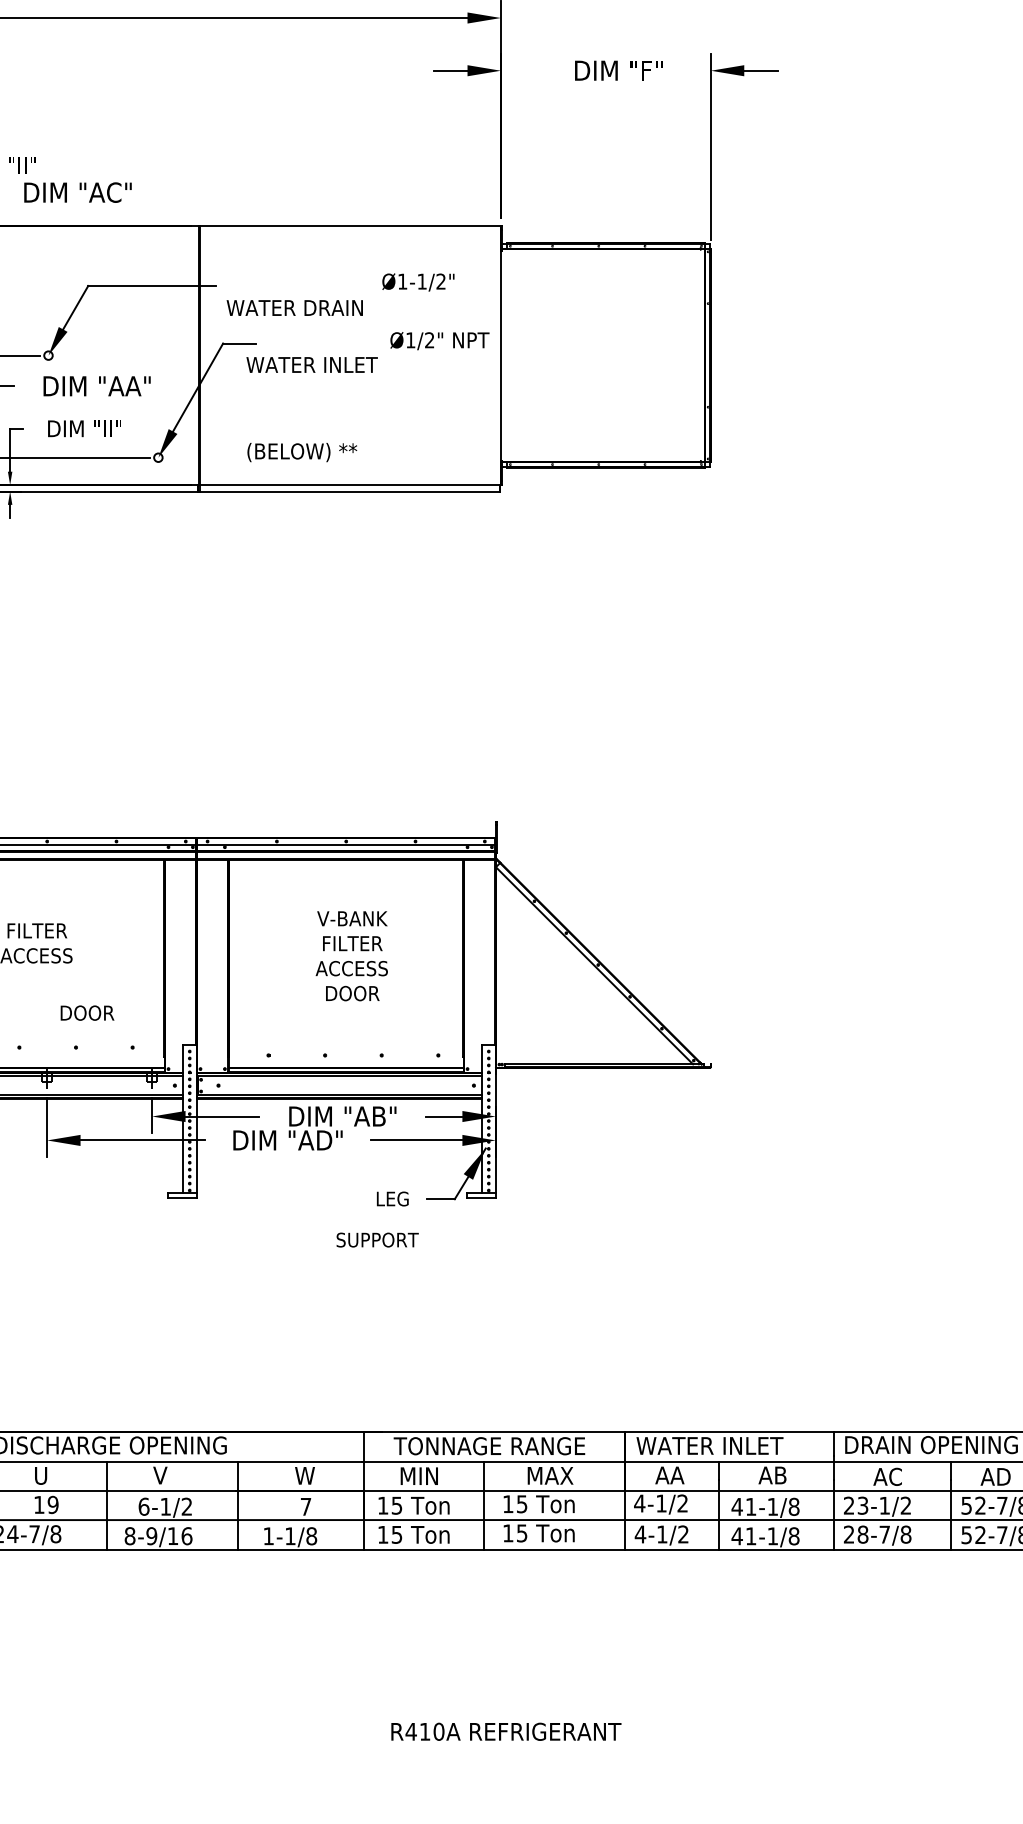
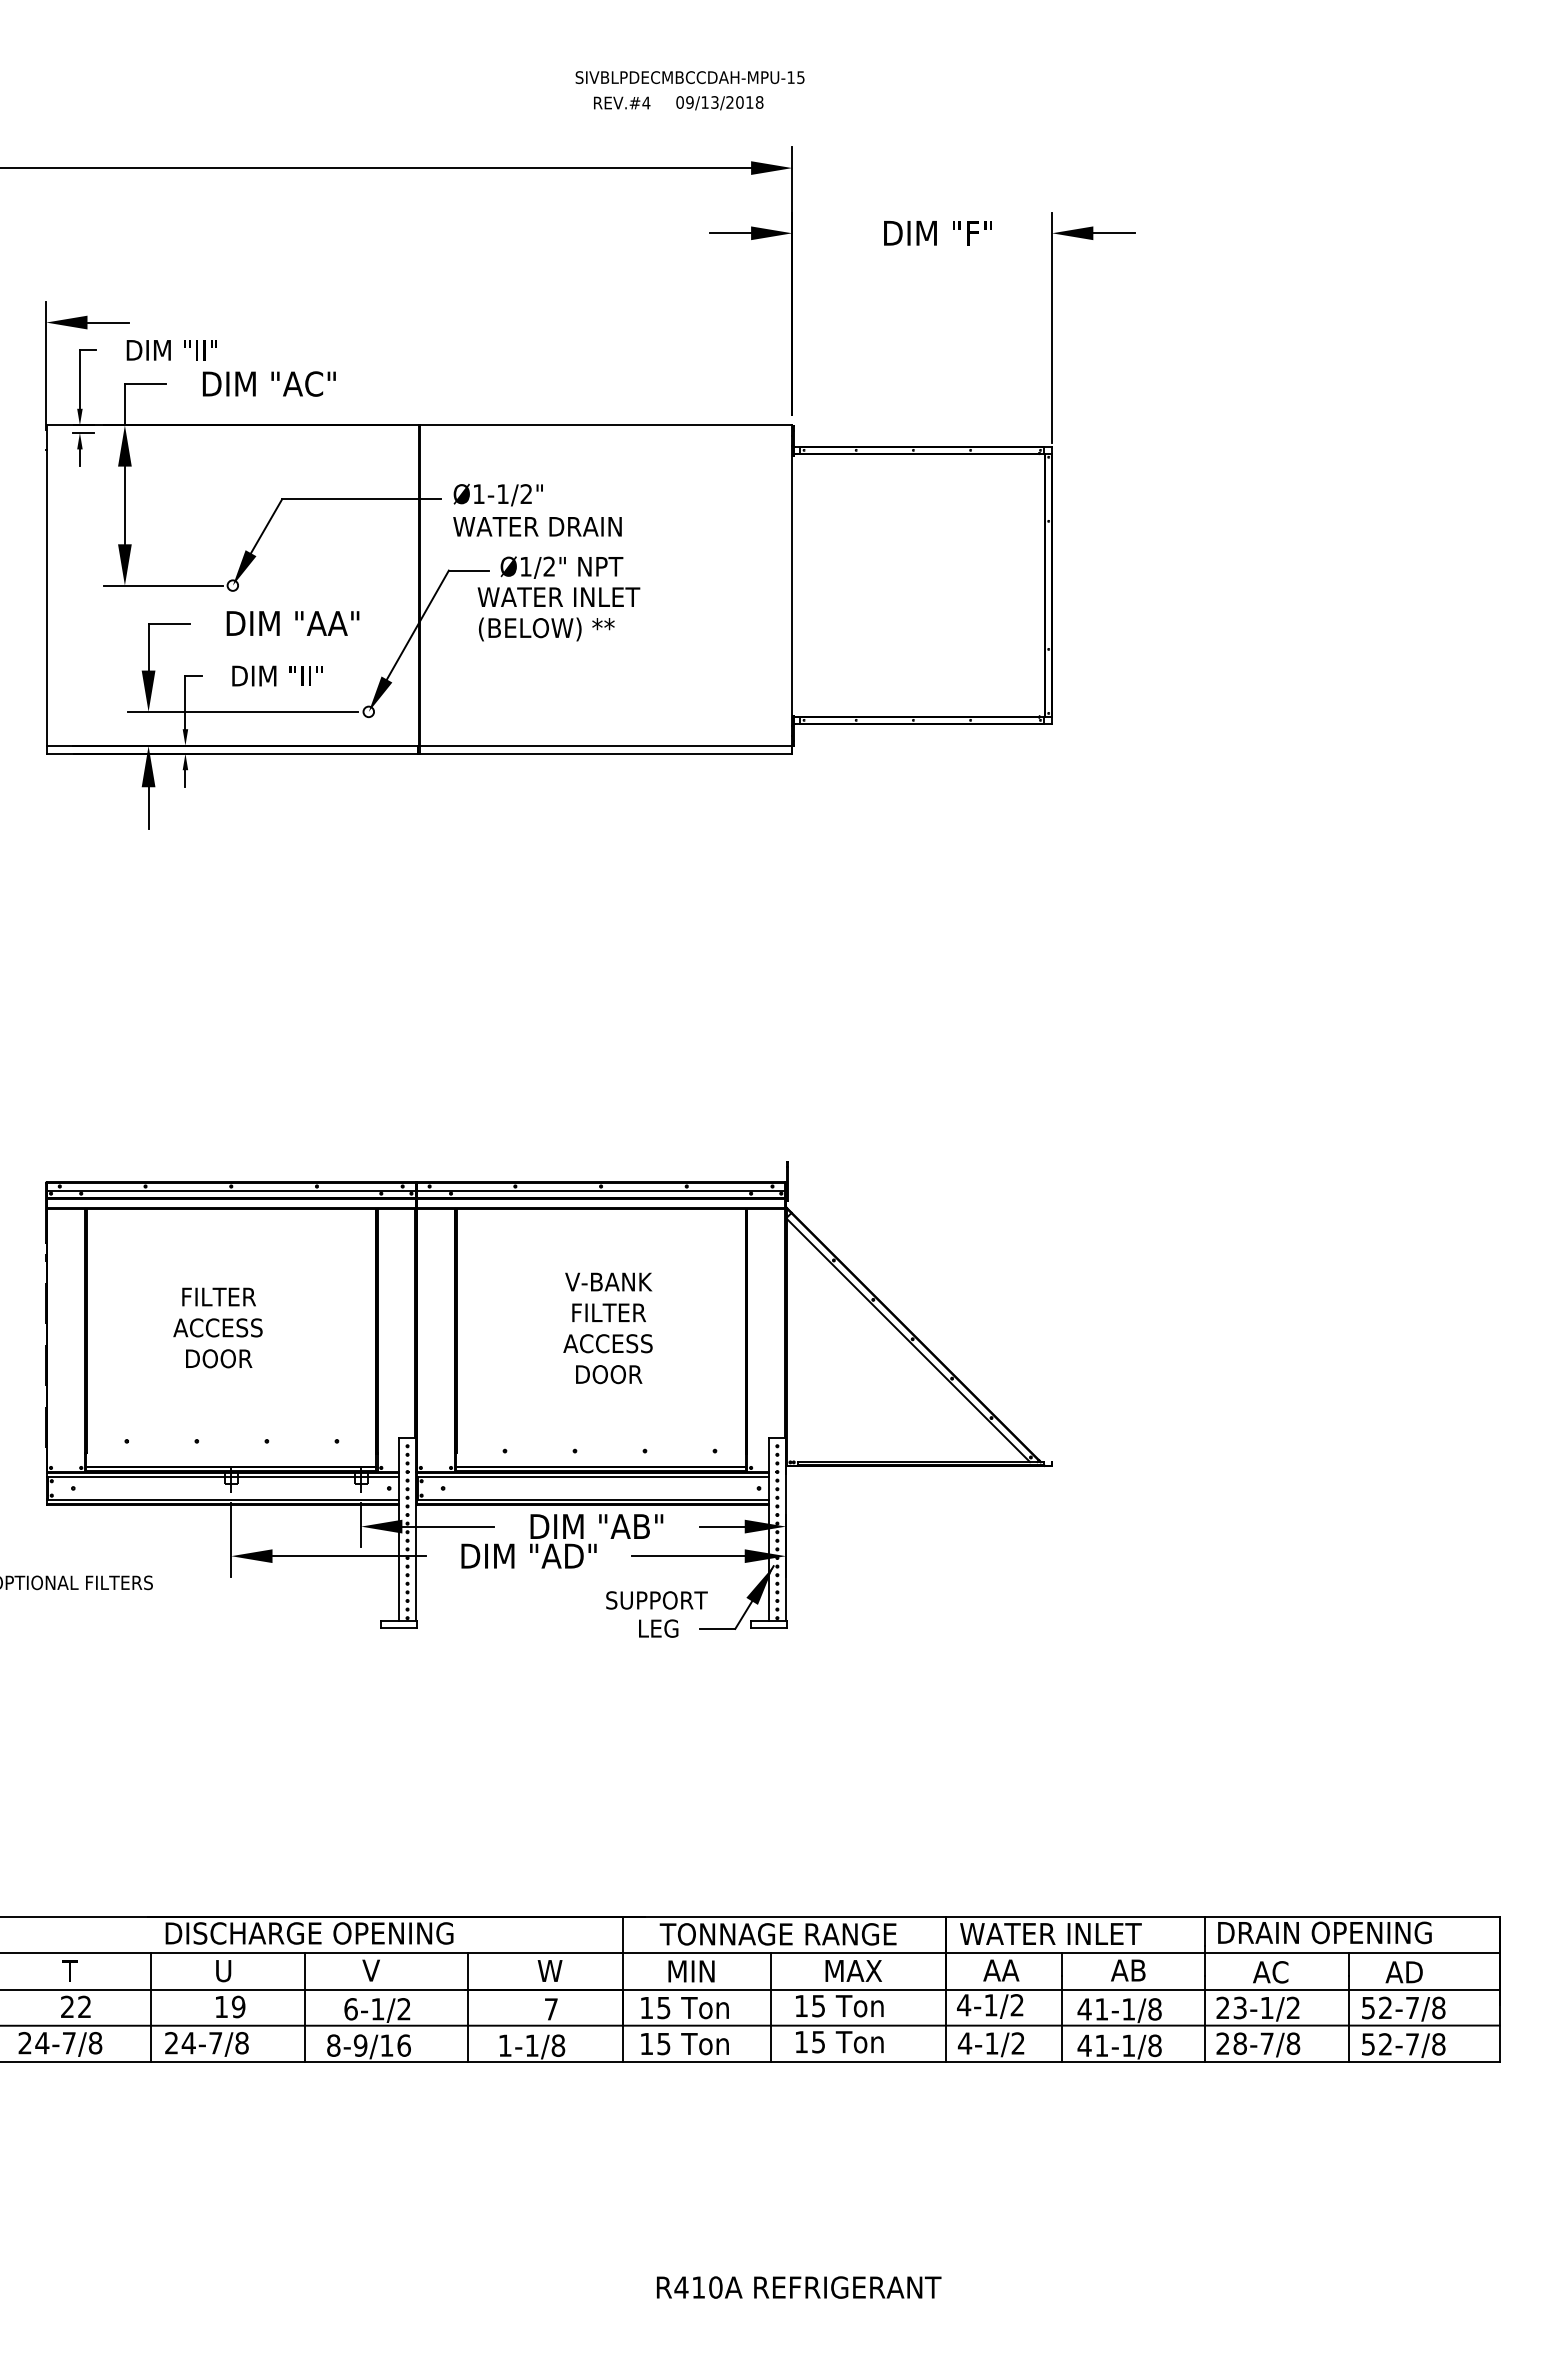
text: (417, 281) -> (497, 494), moved
text: (439, 340) -> (561, 567), moved
text: (302, 452) -> (546, 629), moved
text: (87, 1012) -> (219, 1358), moved
text: (377, 1240) -> (656, 1600), moved

